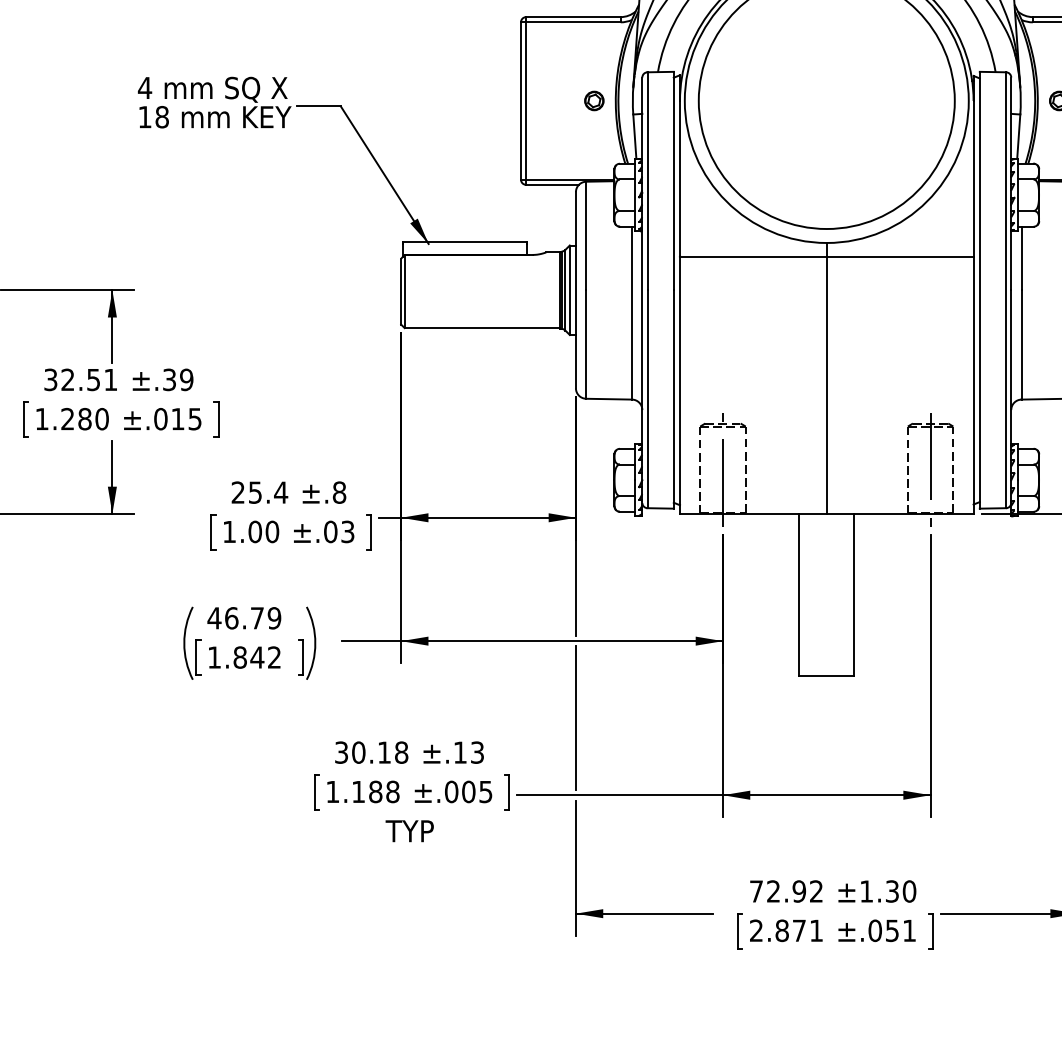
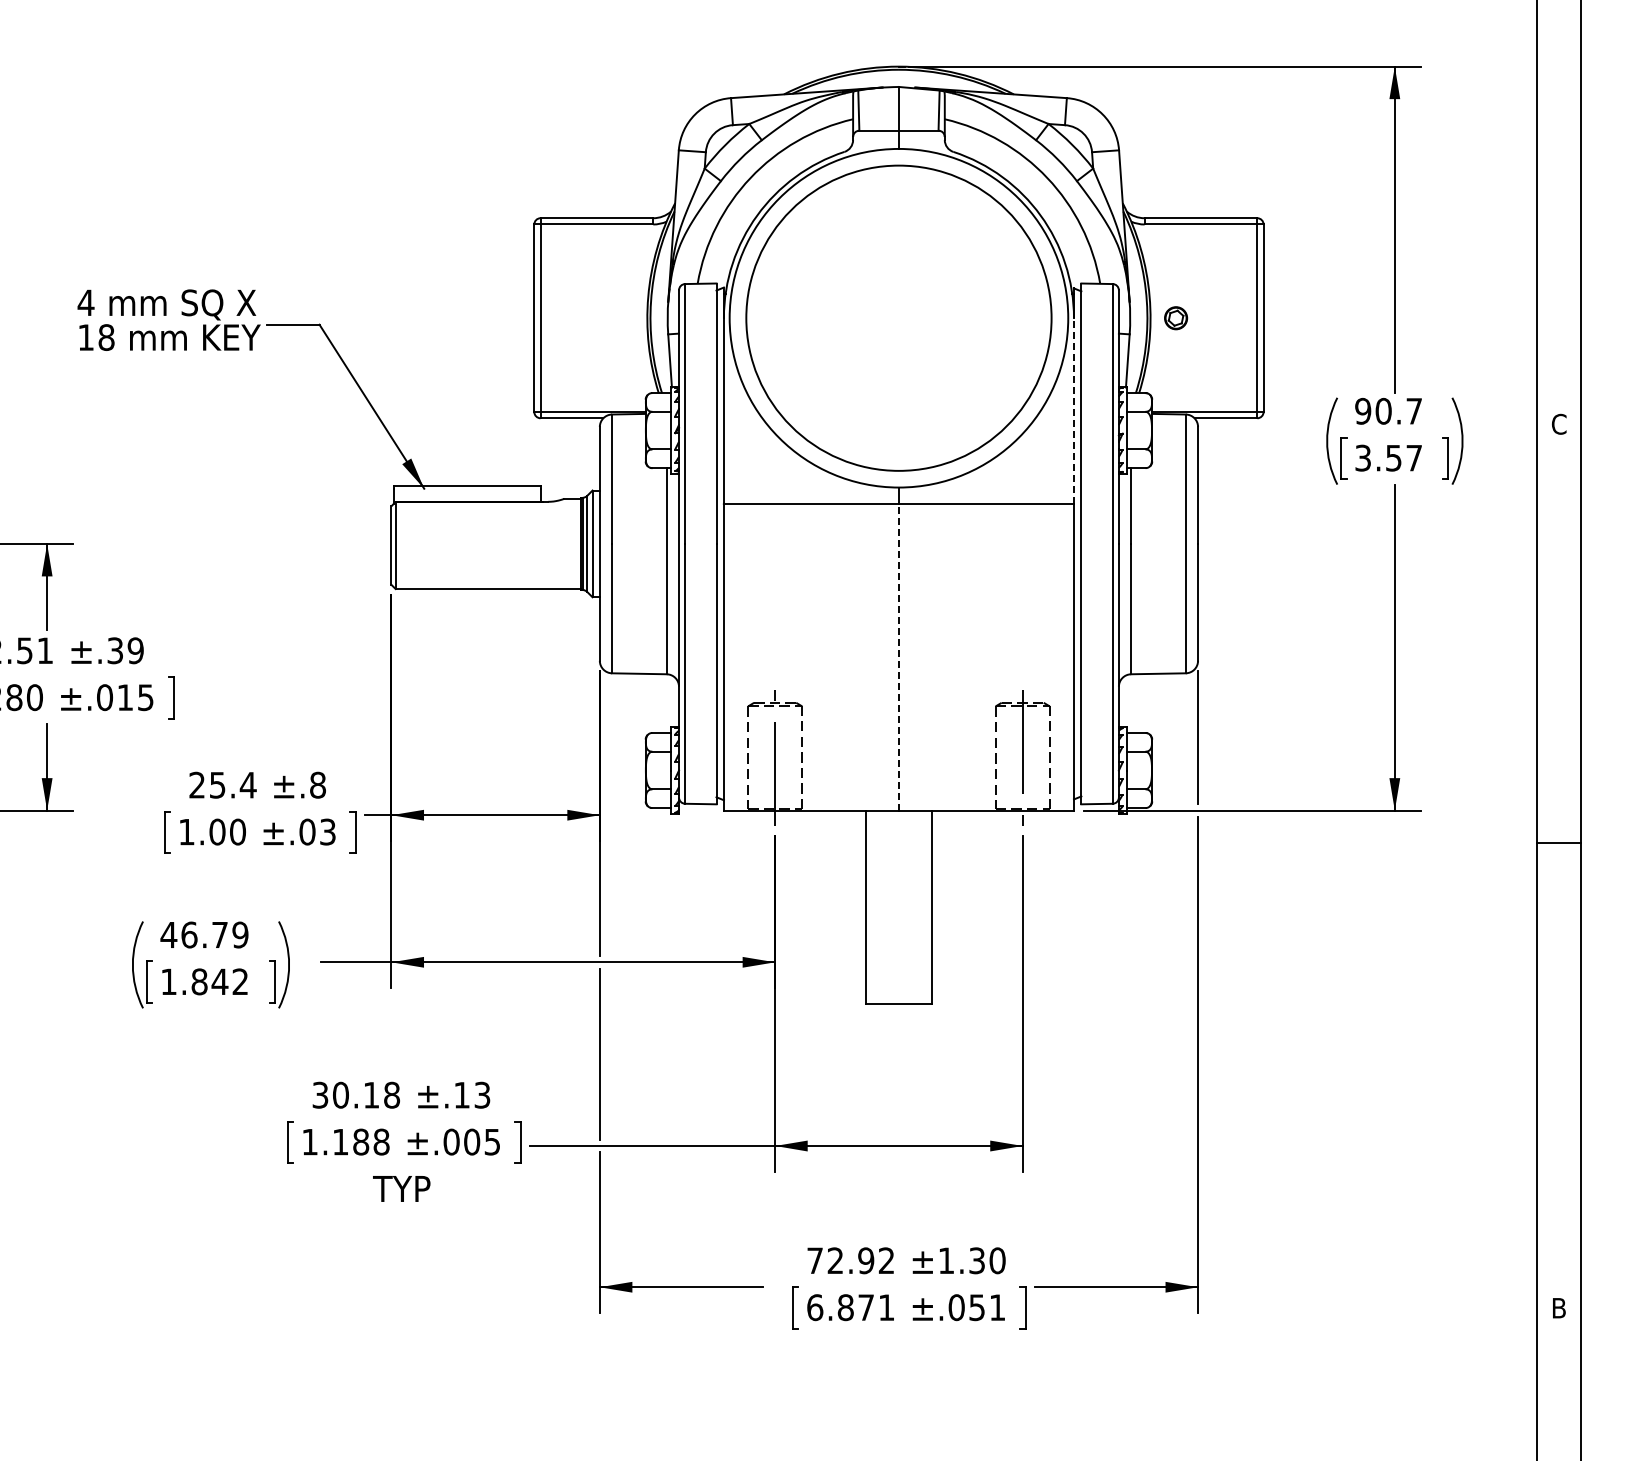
part: (594, 101) -> (621, 318), removed
line: (973, 178) -> (1073, 410), solid -> dashed
line: (826, 384) -> (898, 656), solid -> dashed
text: (756, 930) -> (815, 1307), 2.871 -> 6.871

